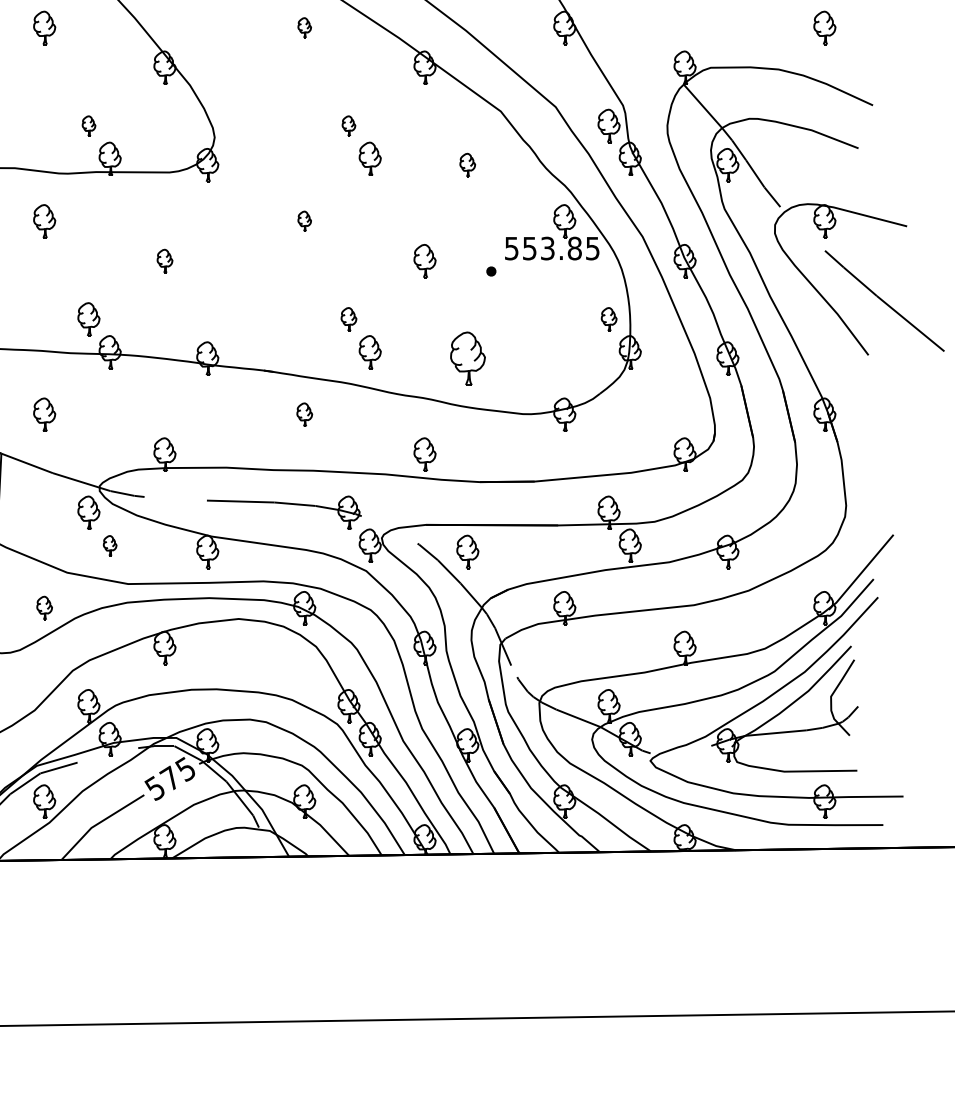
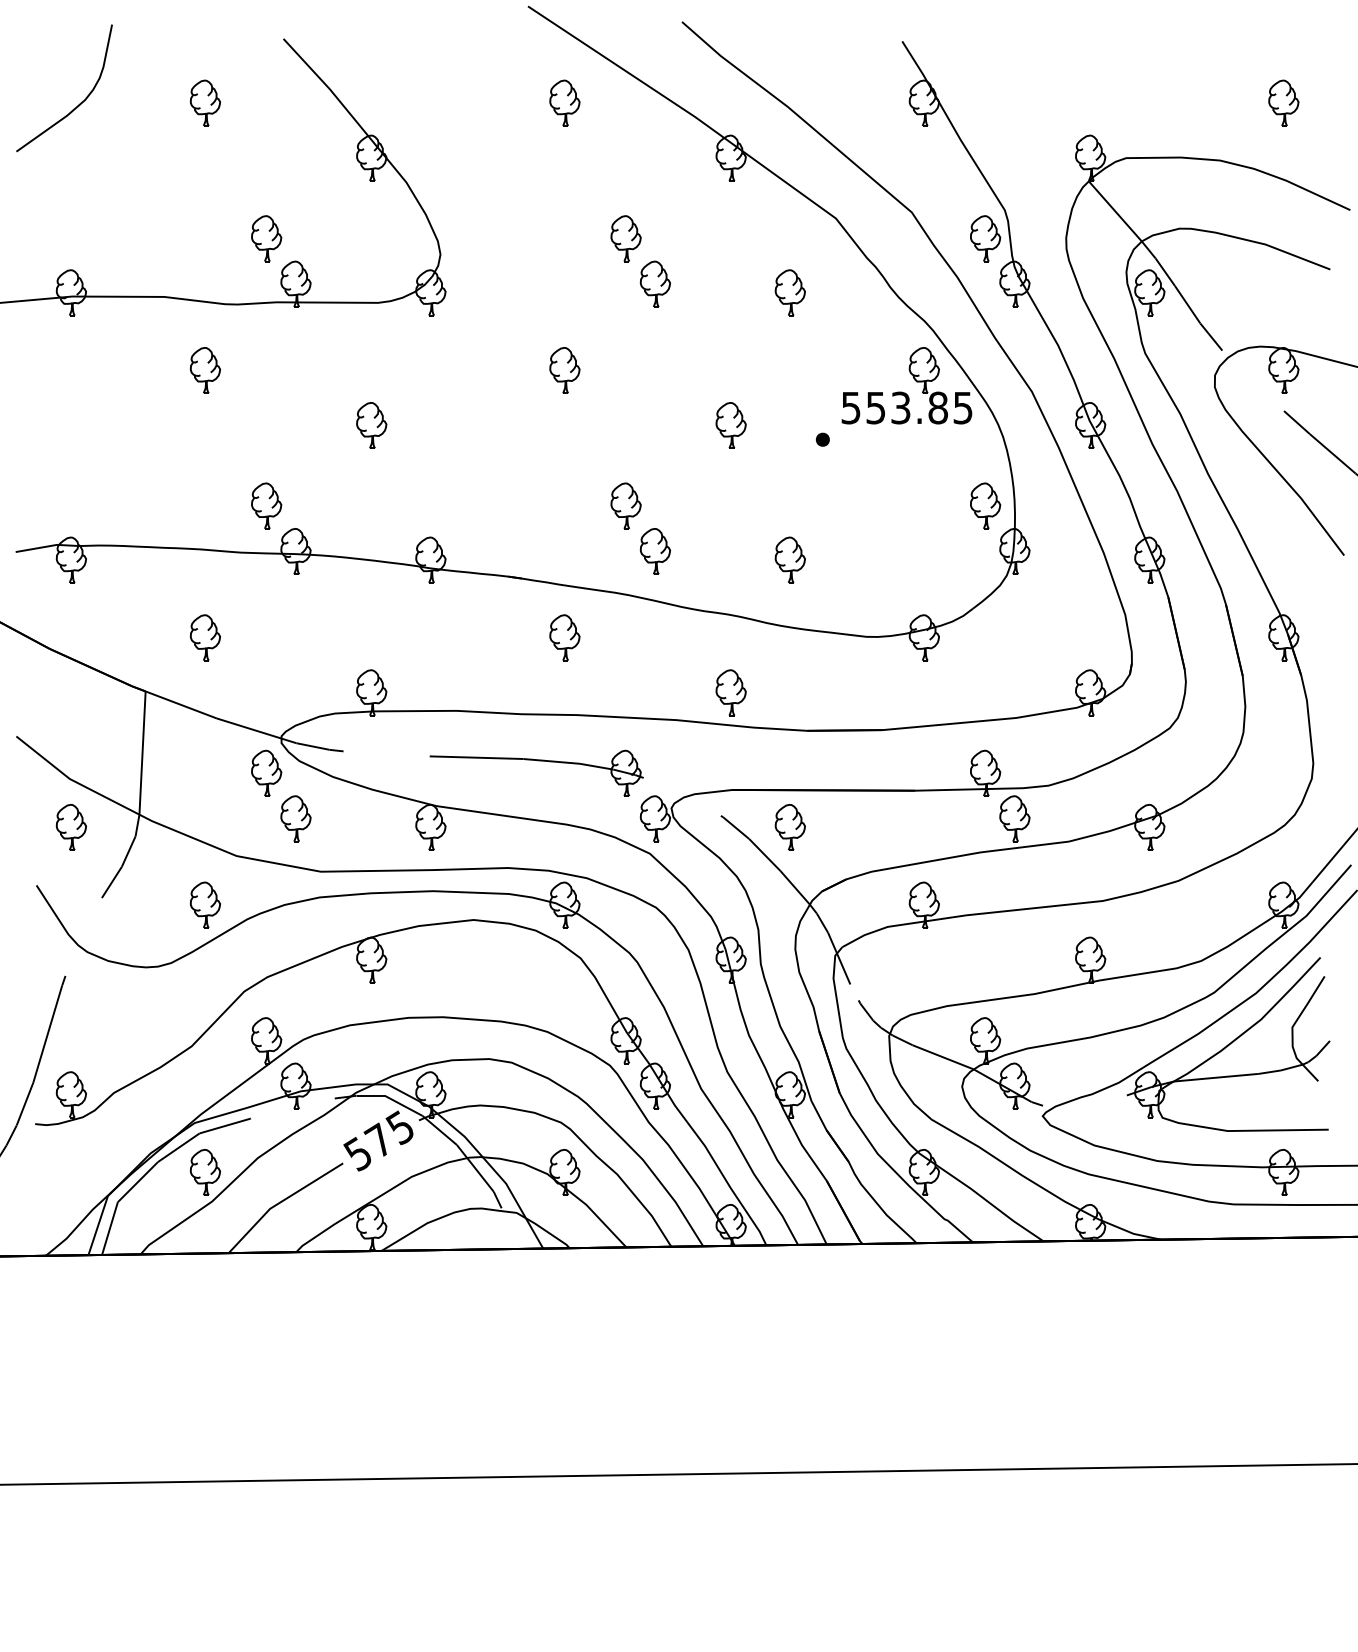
part: (304, 27) -> (564, 102), size x1.67
part: (88, 125) -> (266, 238), size x1.67
part: (348, 125) -> (625, 238), size x1.67
part: (467, 164) -> (789, 292), size x1.43
part: (304, 221) -> (564, 370), size x1.67
part: (164, 261) -> (371, 425), size x1.43
part: (348, 319) -> (625, 505), size x1.43
part: (609, 319) -> (985, 505), size x1.43
part: (467, 358) -> (789, 559), size x0.62
part: (304, 414) -> (564, 637), size x1.43
part: (109, 545) -> (295, 818), size x1.67
part: (44, 607) -> (205, 904), size x1.43

